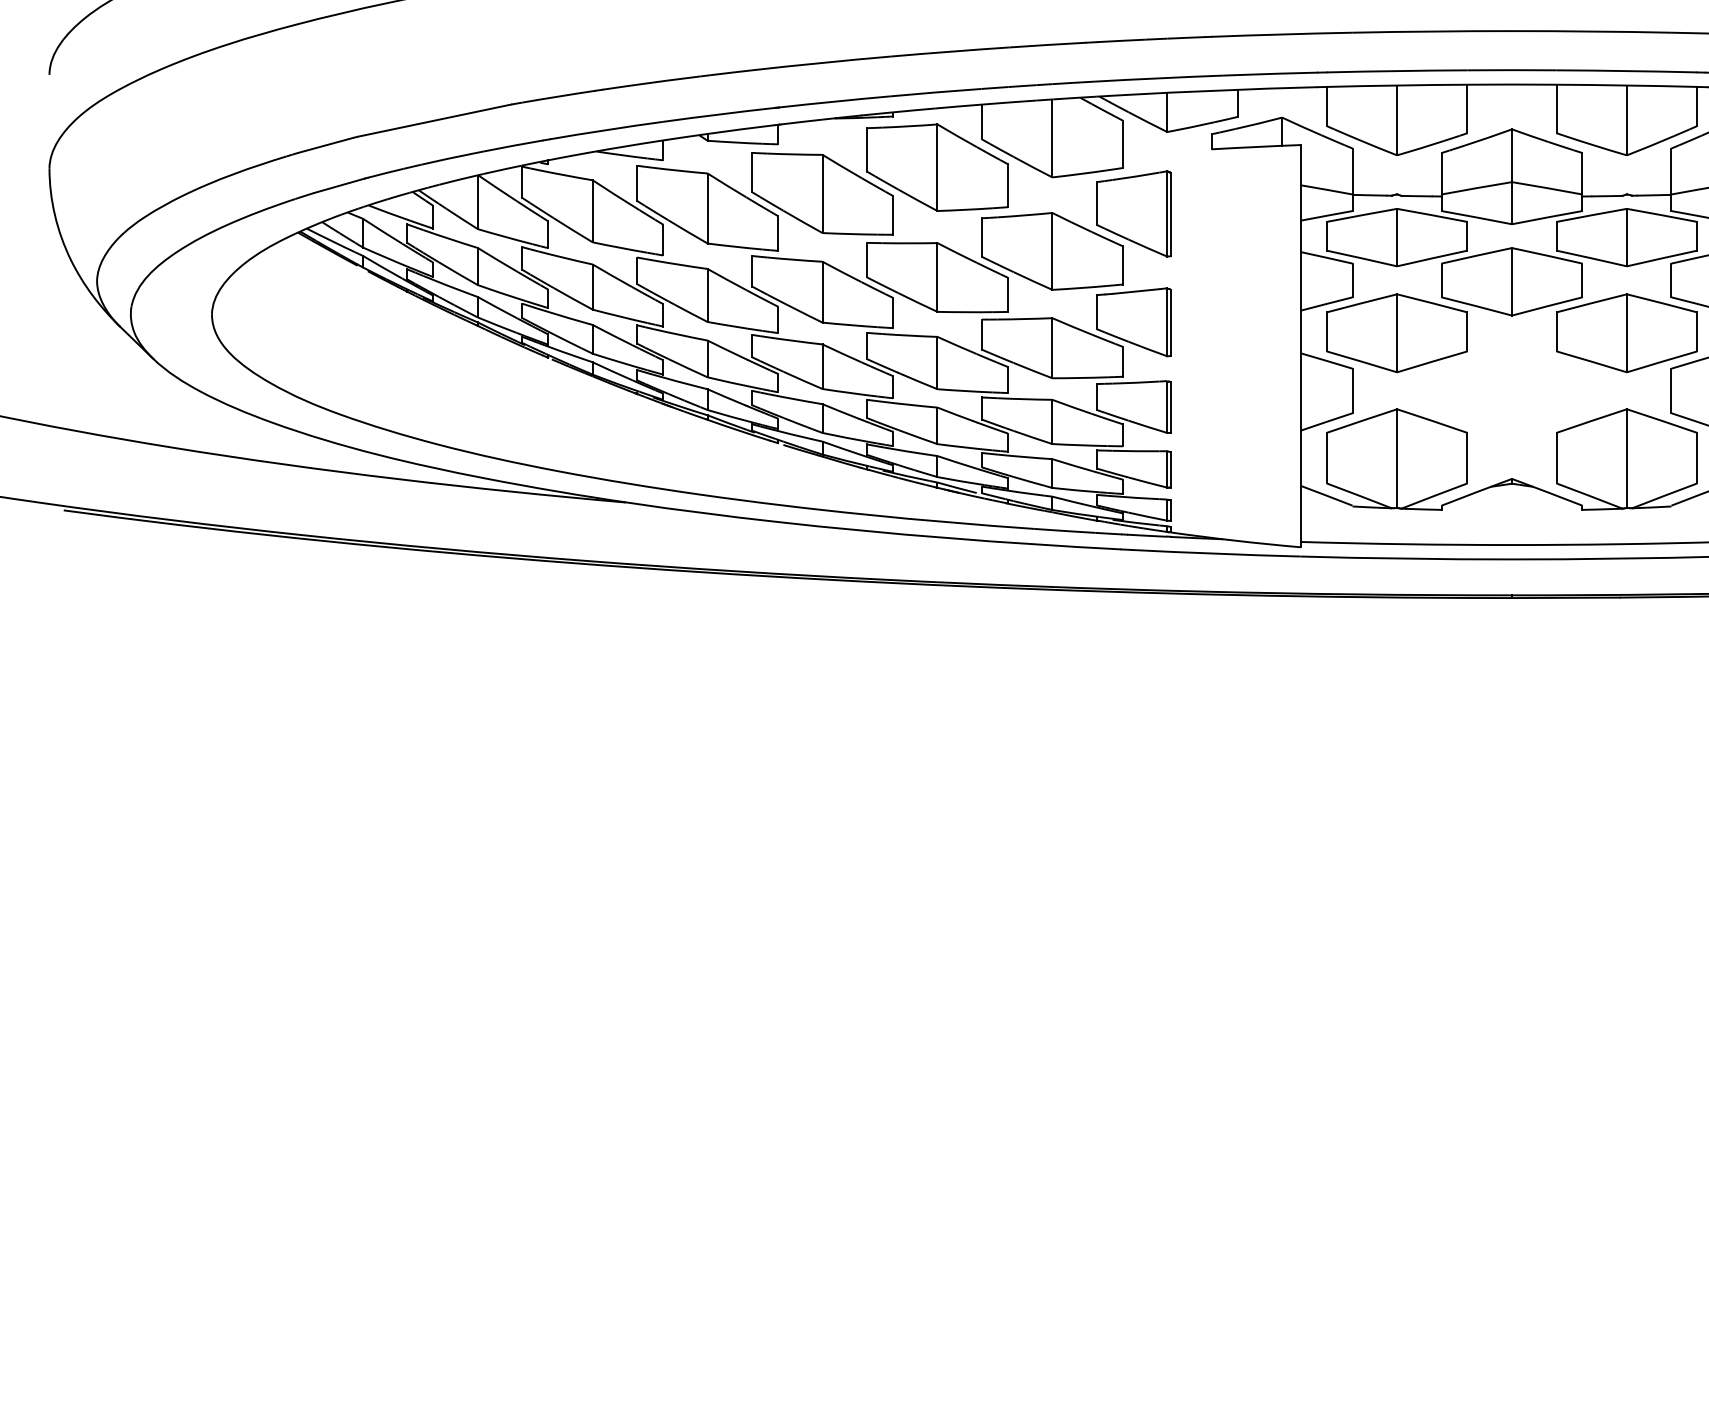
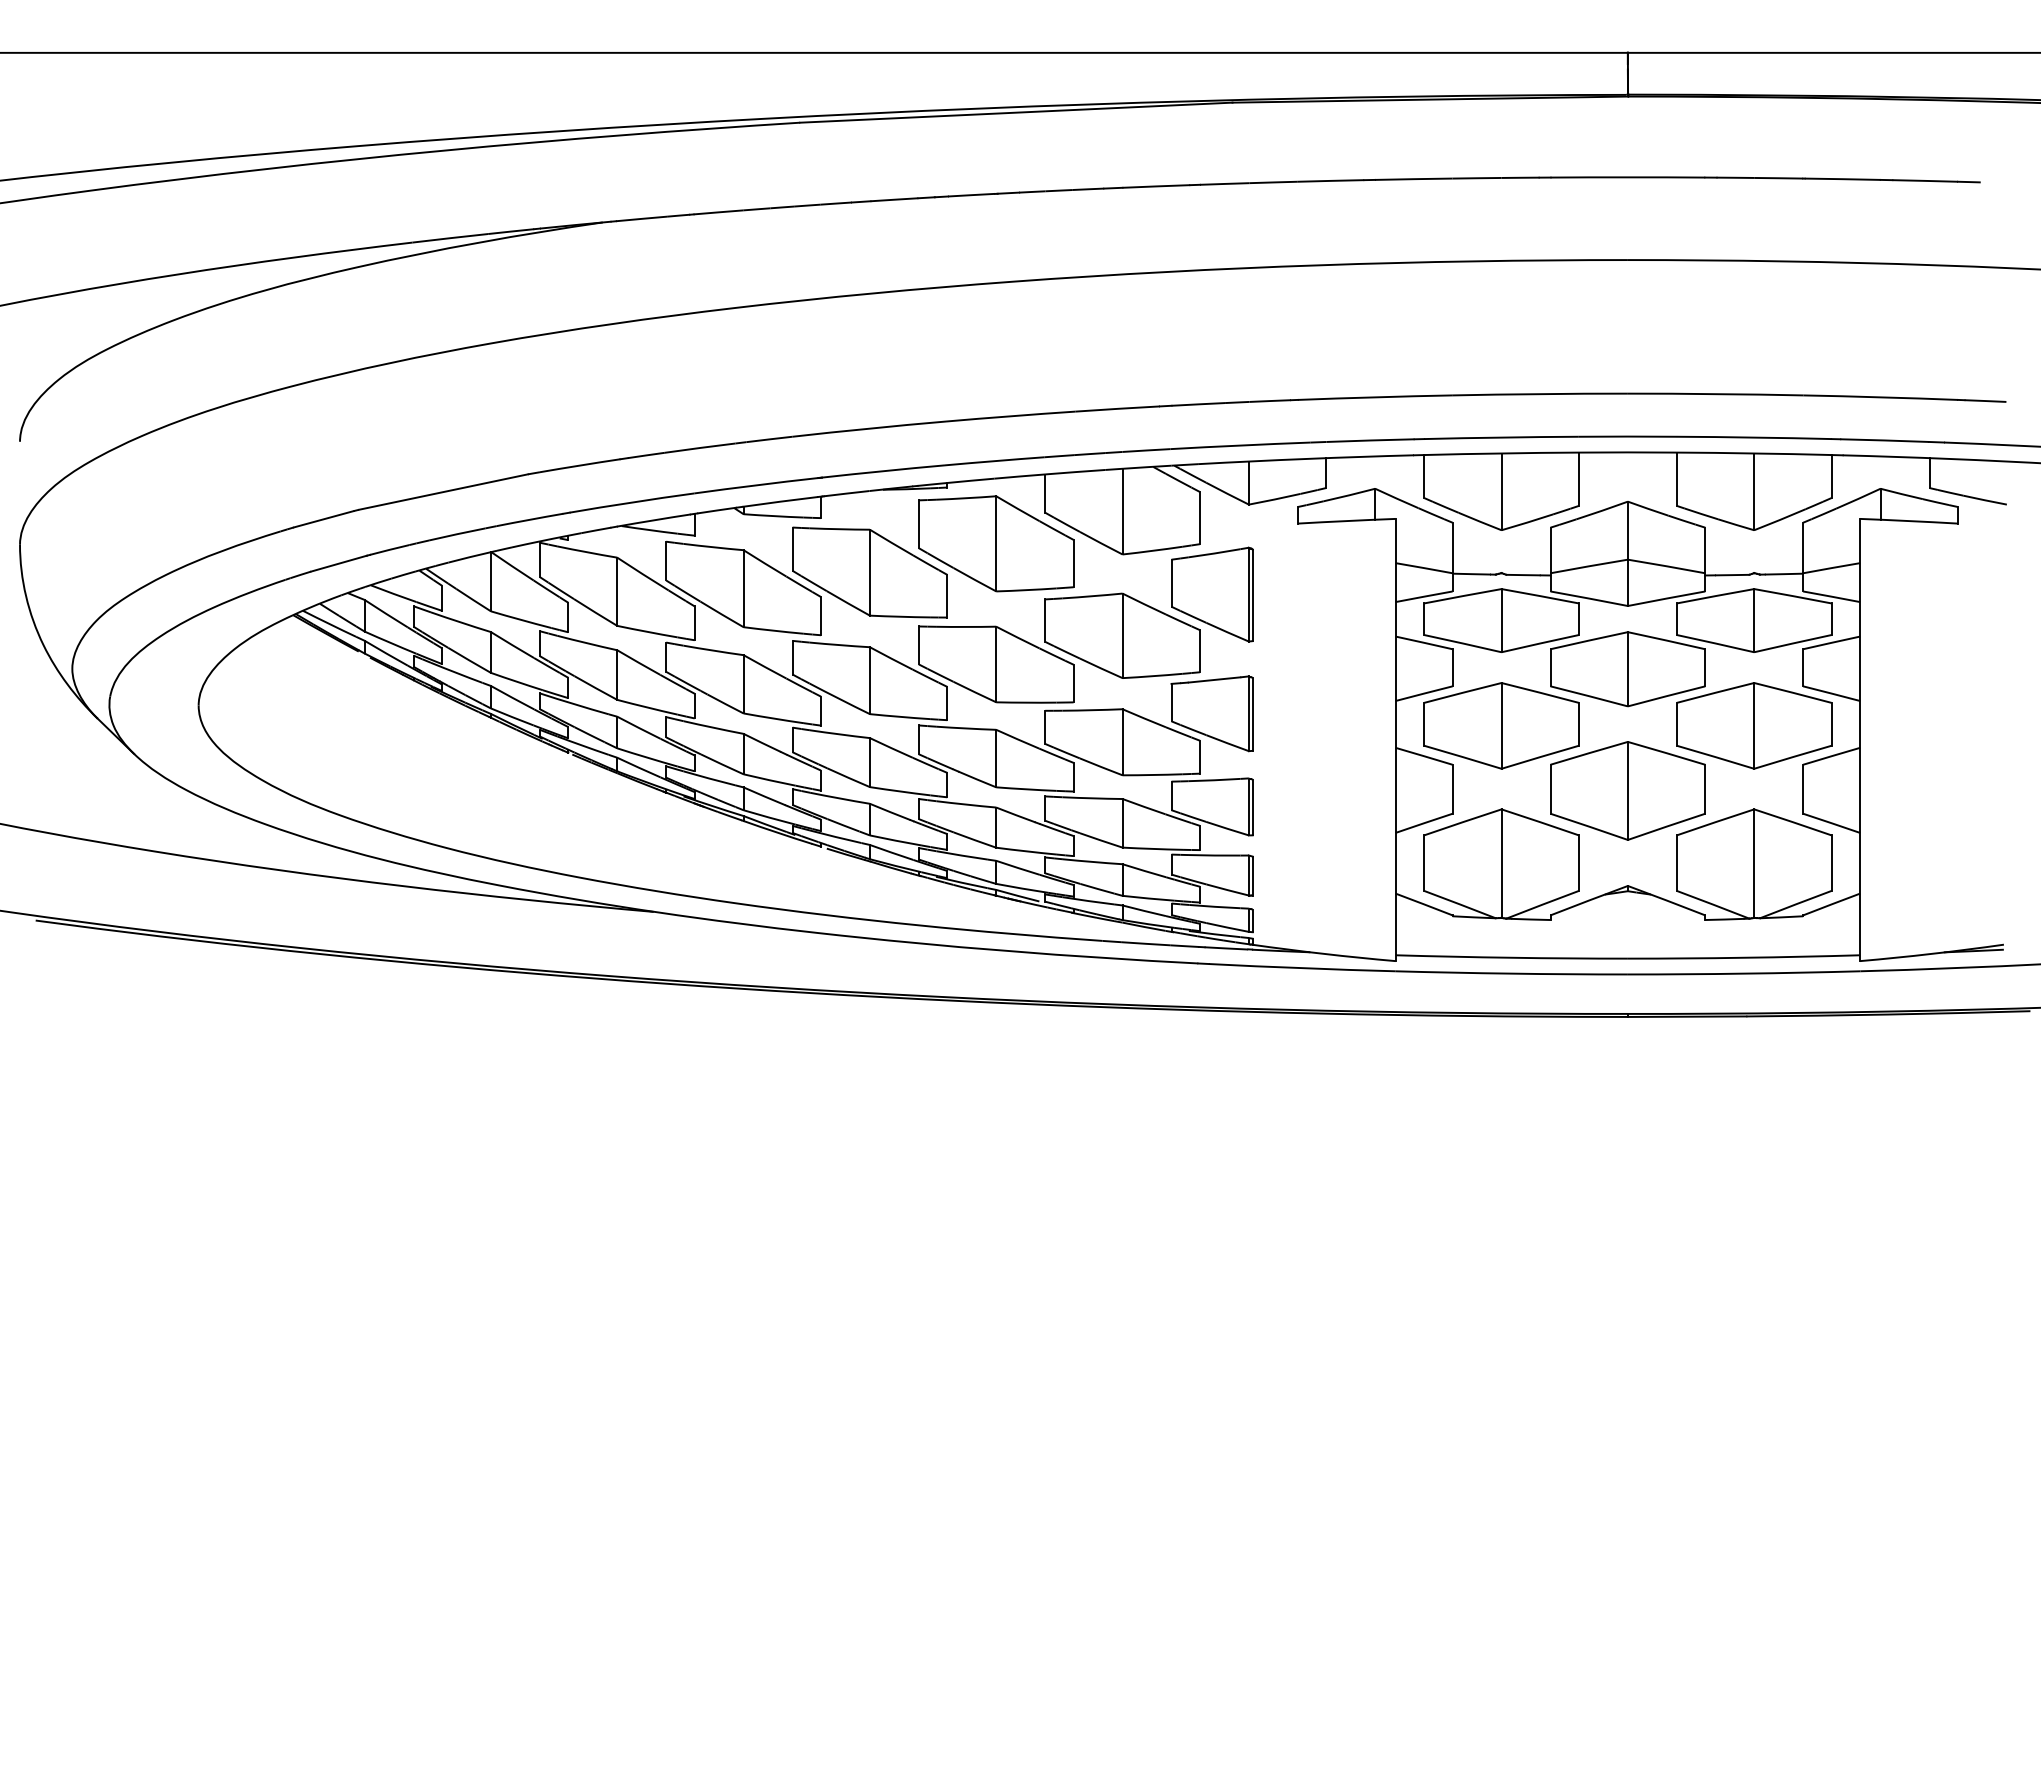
part: (1511, 392) -> (1627, 790), added

